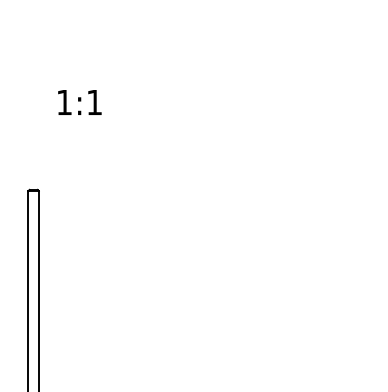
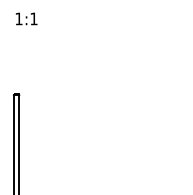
text: (79, 101) -> (26, 18), moved

